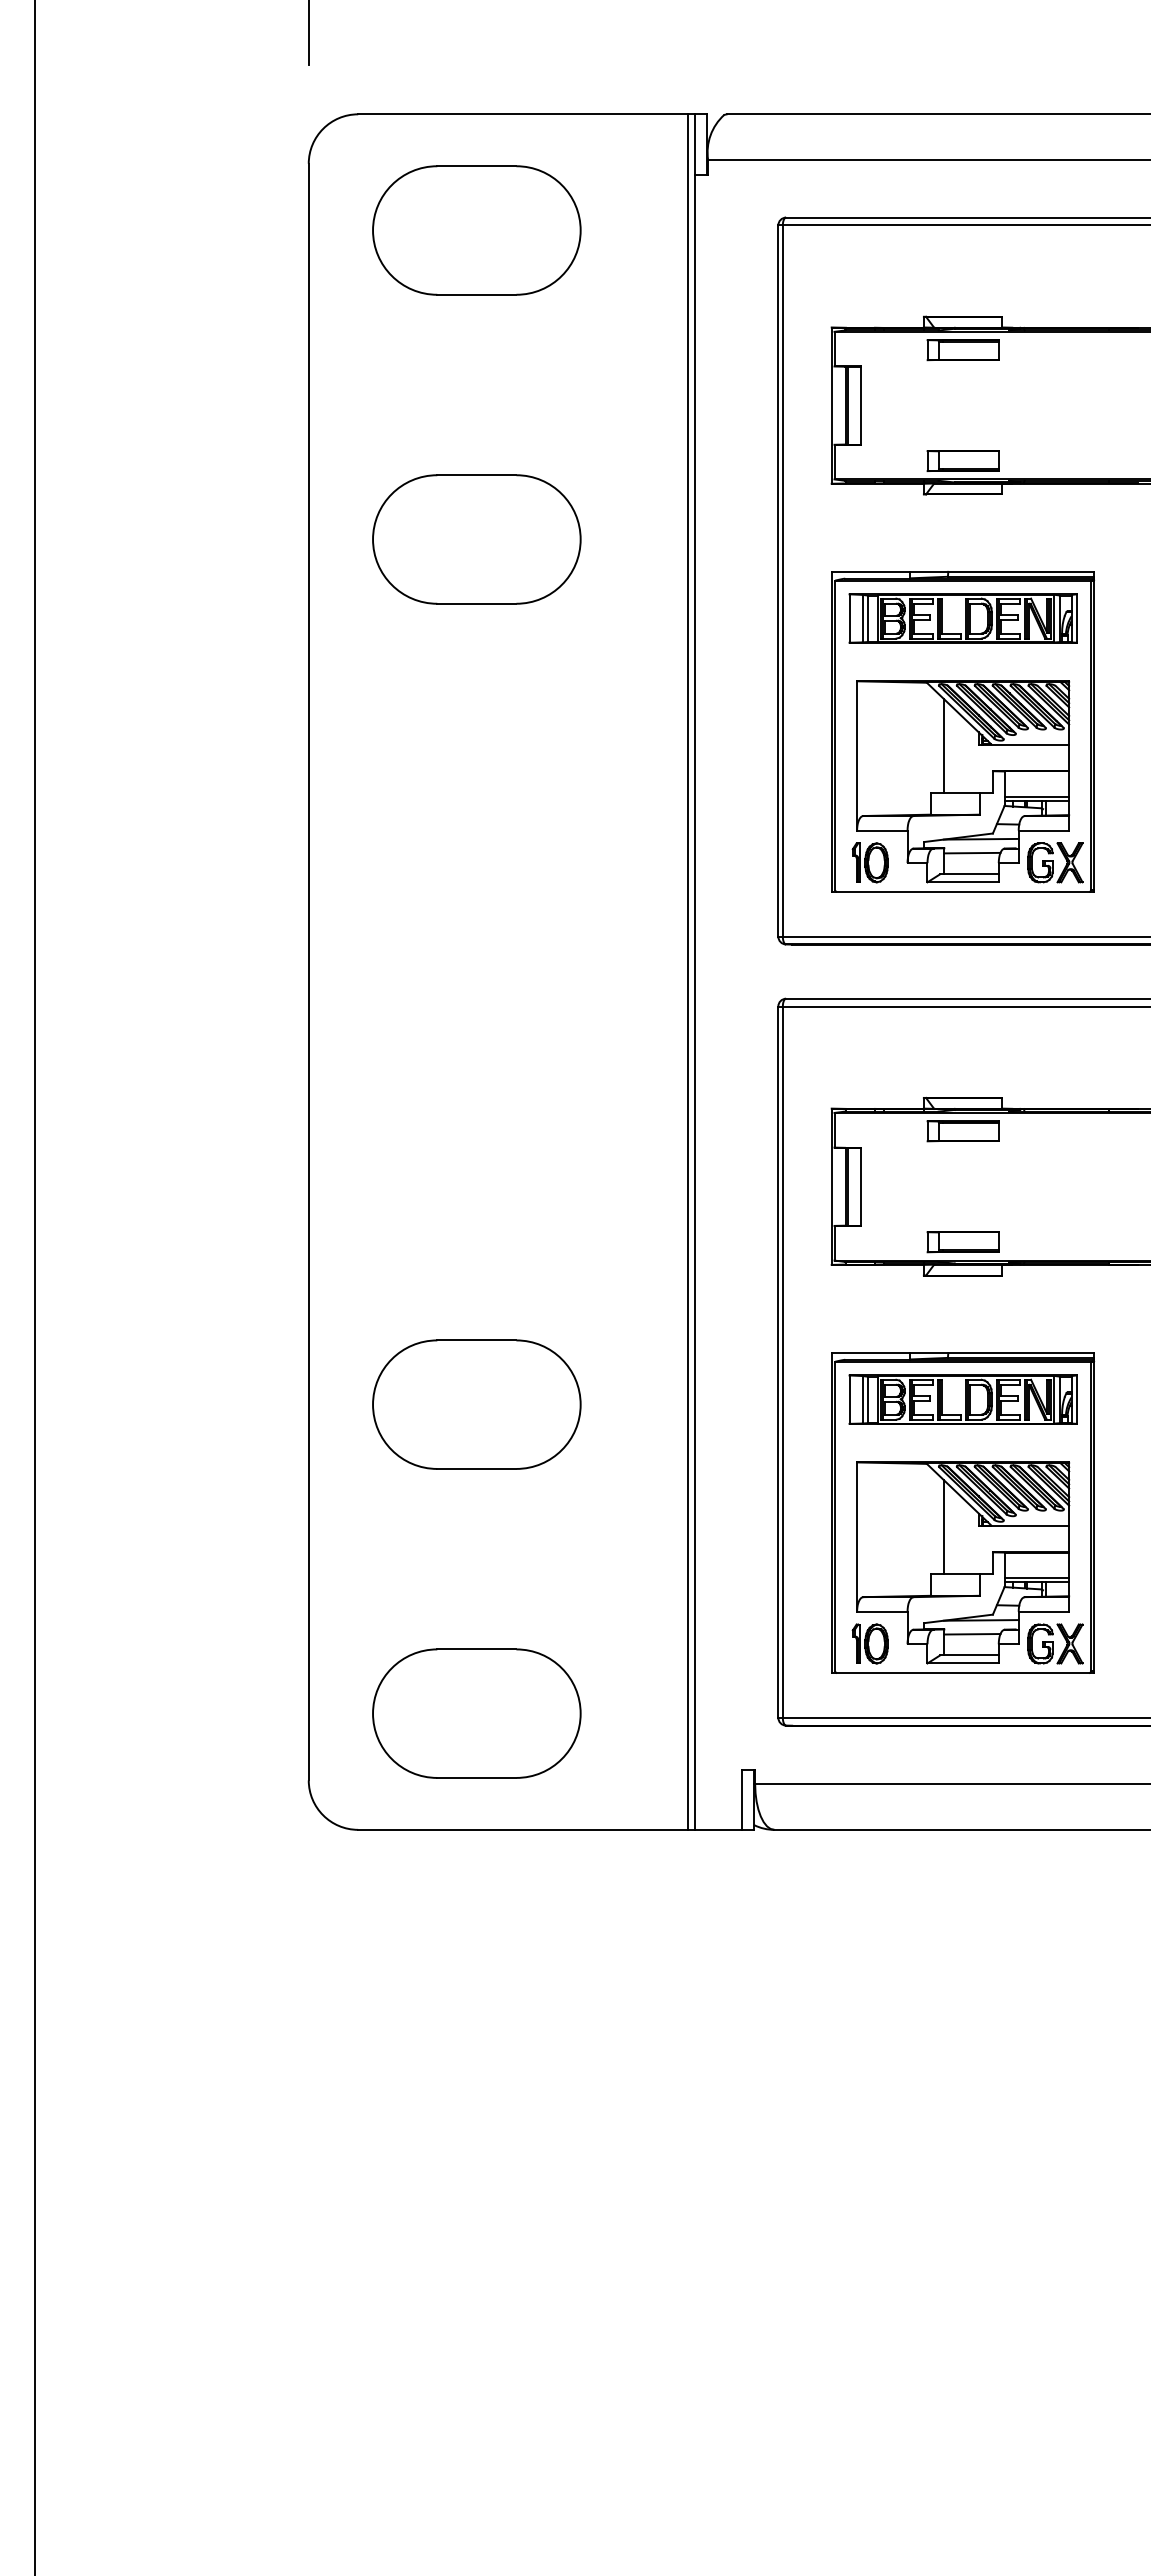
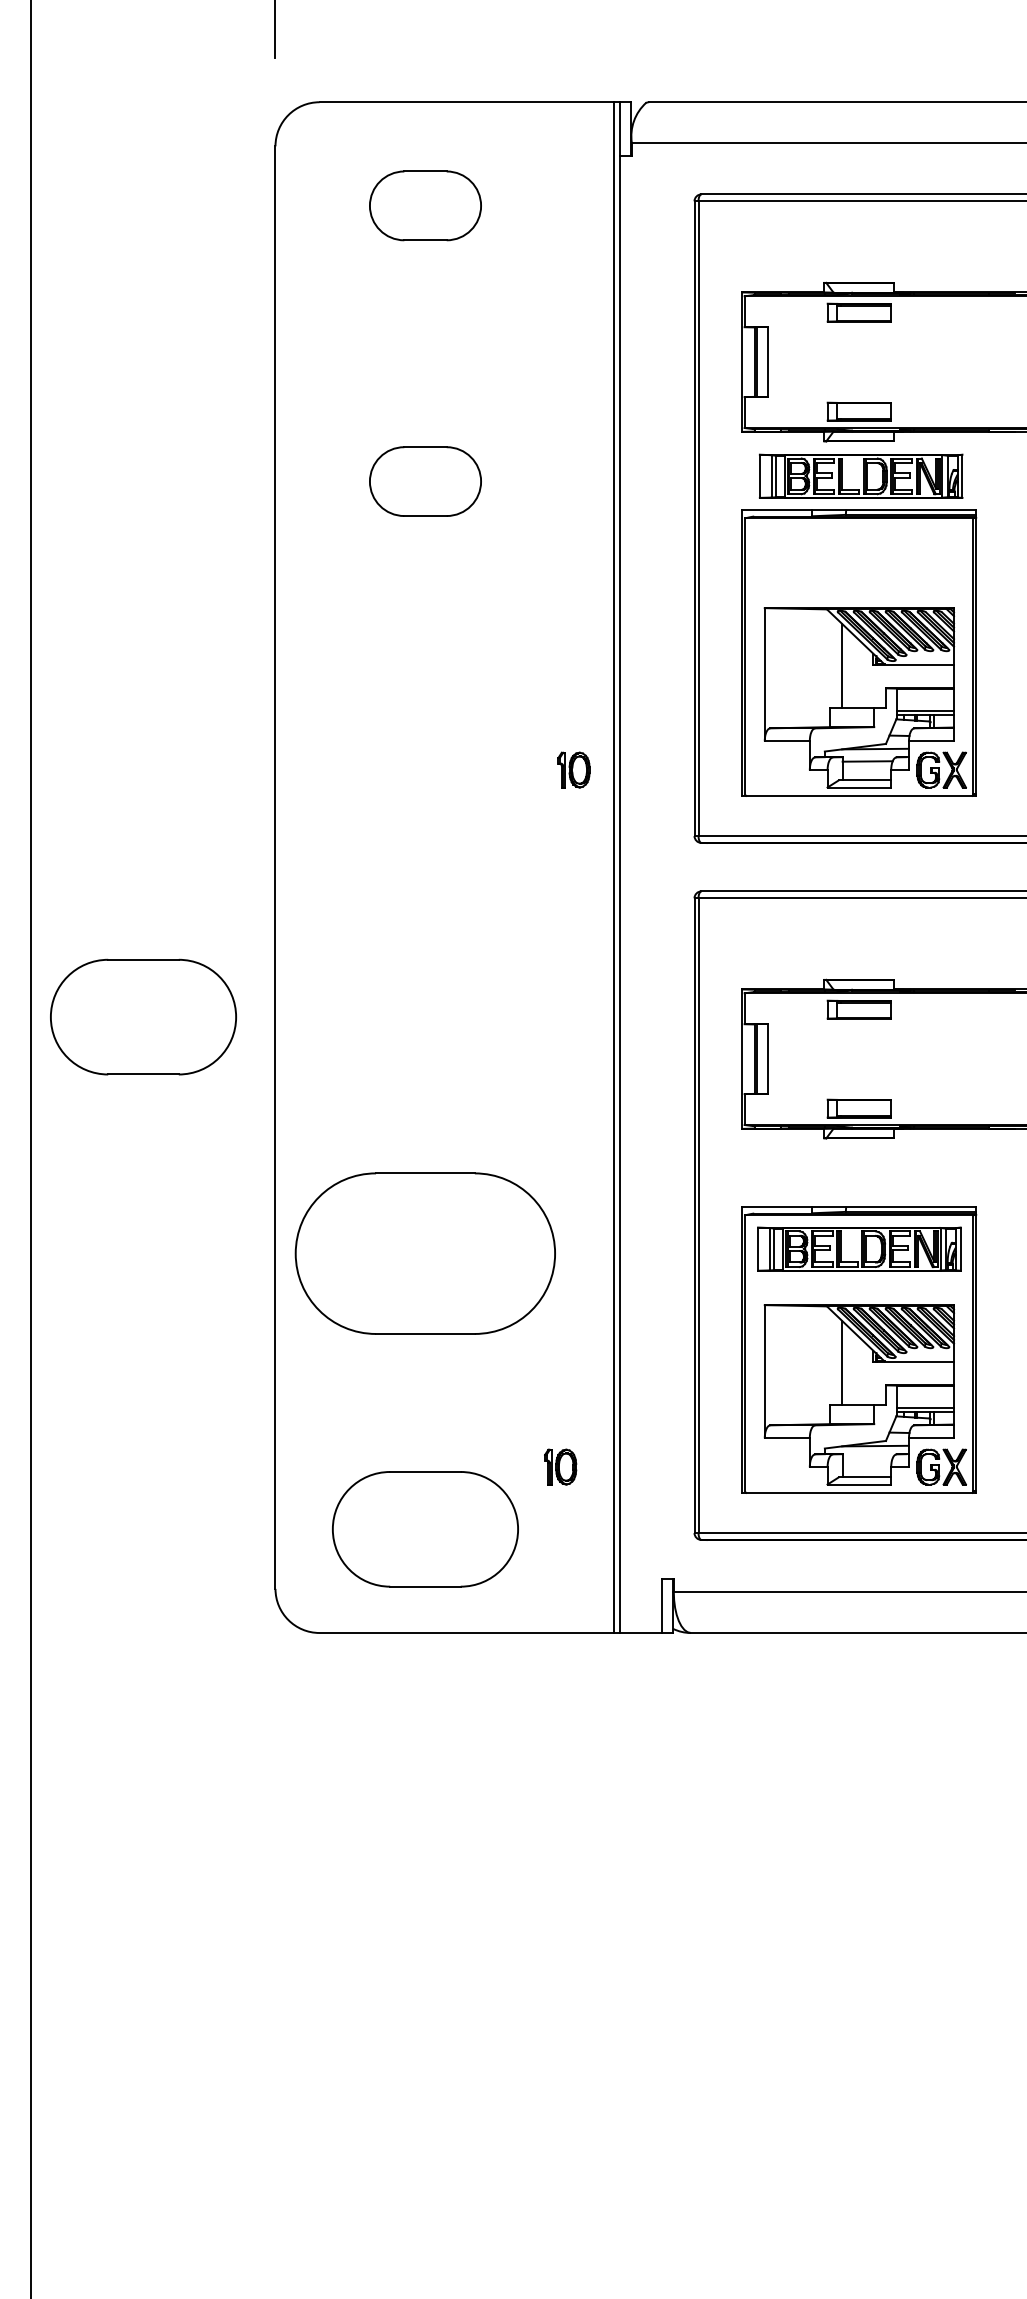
part: (476, 230) -> (425, 205), size x0.6
part: (476, 539) -> (425, 481), size x0.6
part: (962, 618) -> (860, 476), moved
part: (869, 862) -> (573, 769), moved
part: (160, 1139) -> (143, 1016), added
part: (476, 1404) -> (425, 1253), size x1.4
line: (972, 1634) -> (867, 1458), removed
part: (869, 1643) -> (559, 1466), moved

